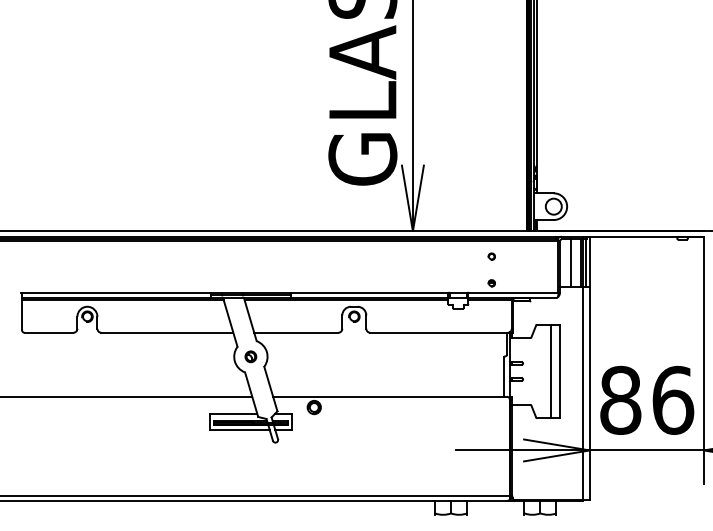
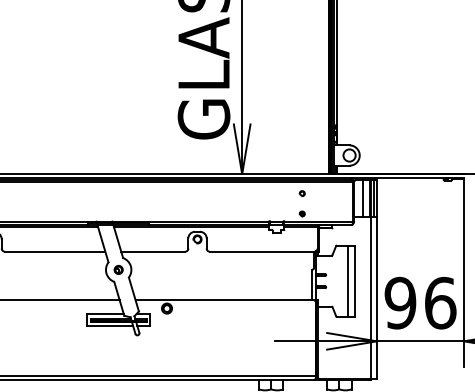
text: (620, 400) -> (400, 303), 86 -> 96

